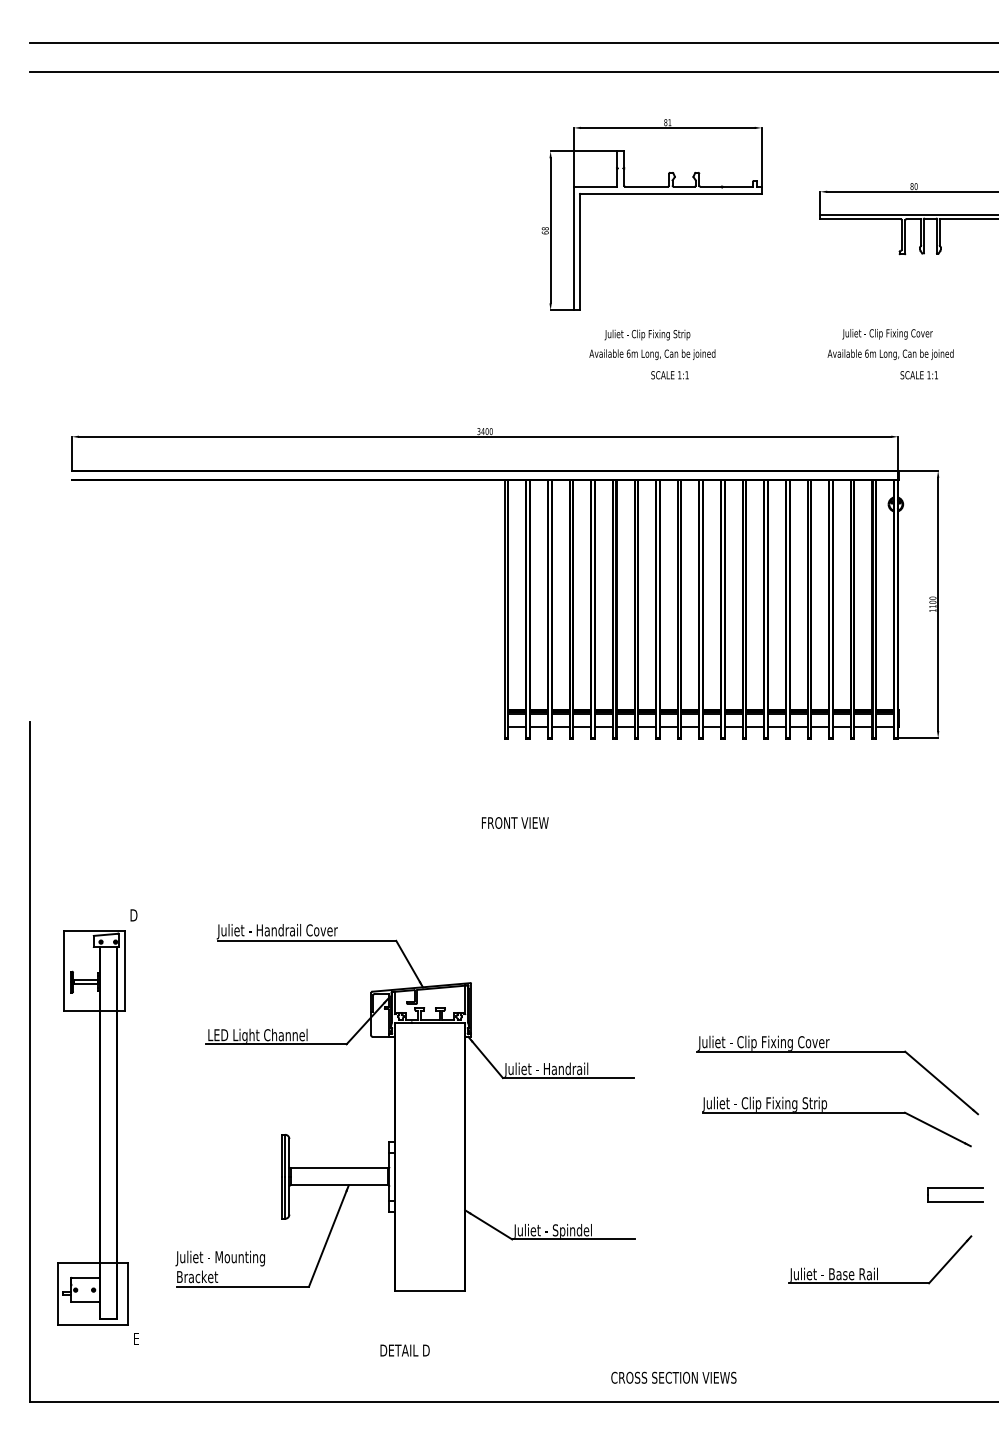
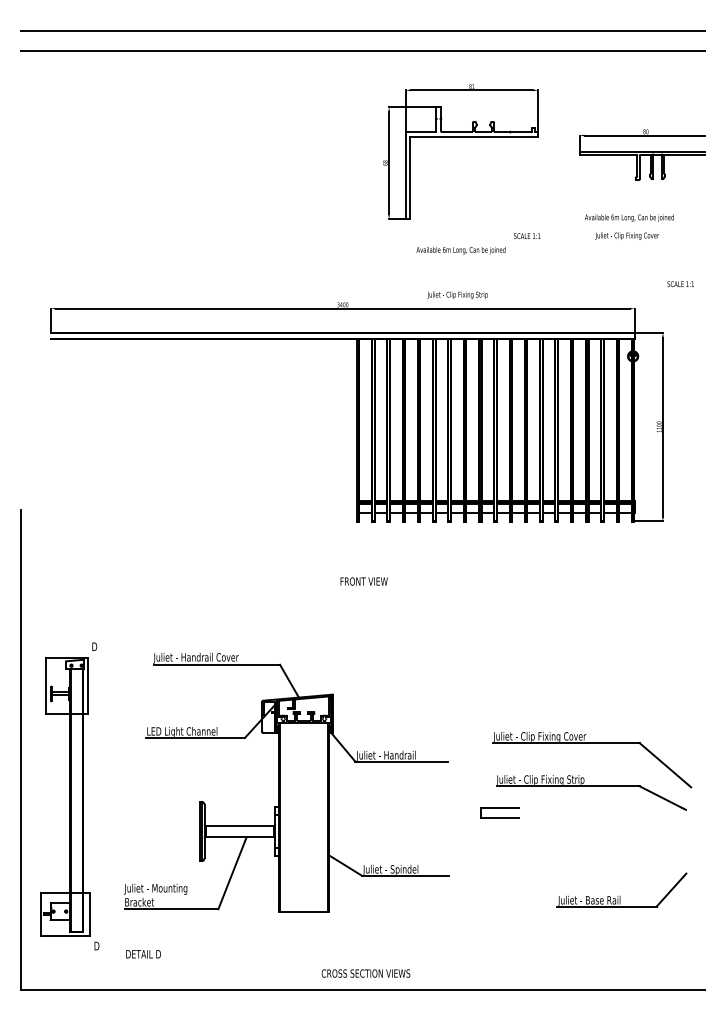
text: (647, 334) -> (457, 294), moved
text: (890, 354) -> (629, 217), moved
text: (669, 375) -> (526, 236), moved
text: (918, 375) -> (680, 284), moved
part: (955, 1194) -> (499, 812), moved
text: (136, 1338) -> (96, 945), E -> D
text: (404, 1350) -> (143, 954), moved
text: (673, 1377) -> (365, 973), moved

